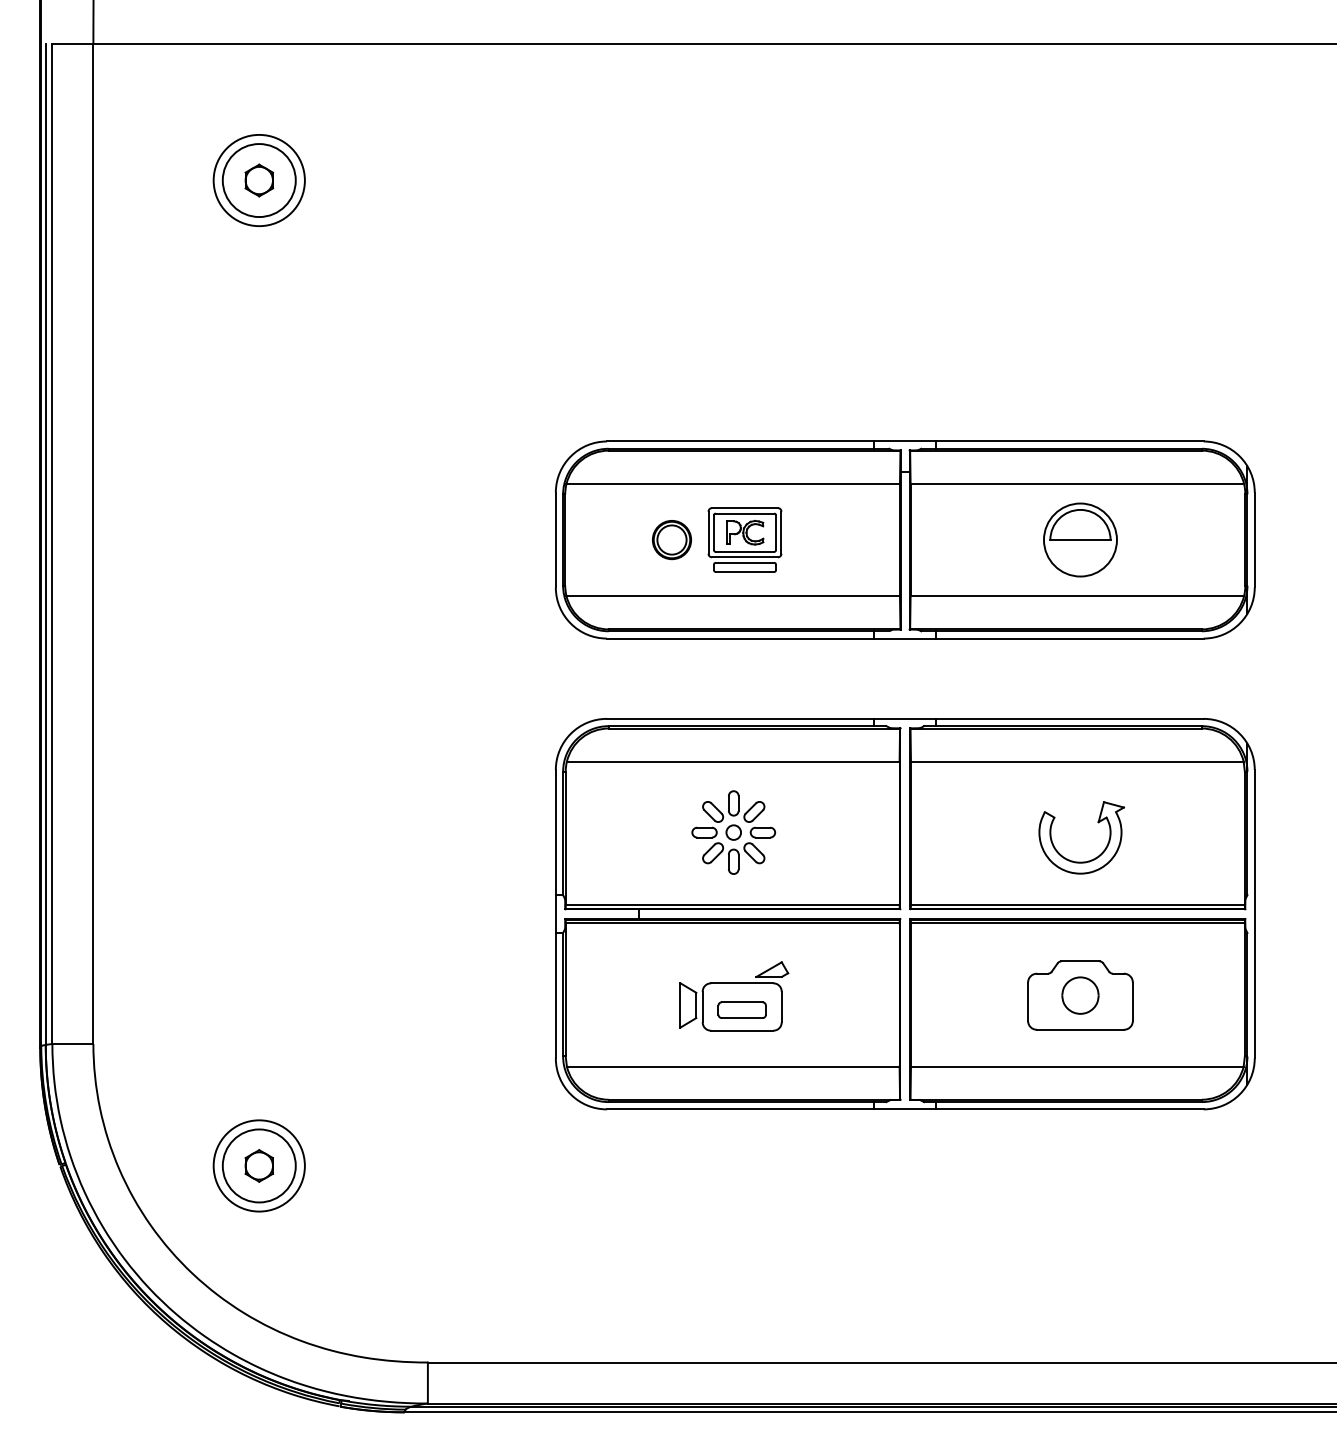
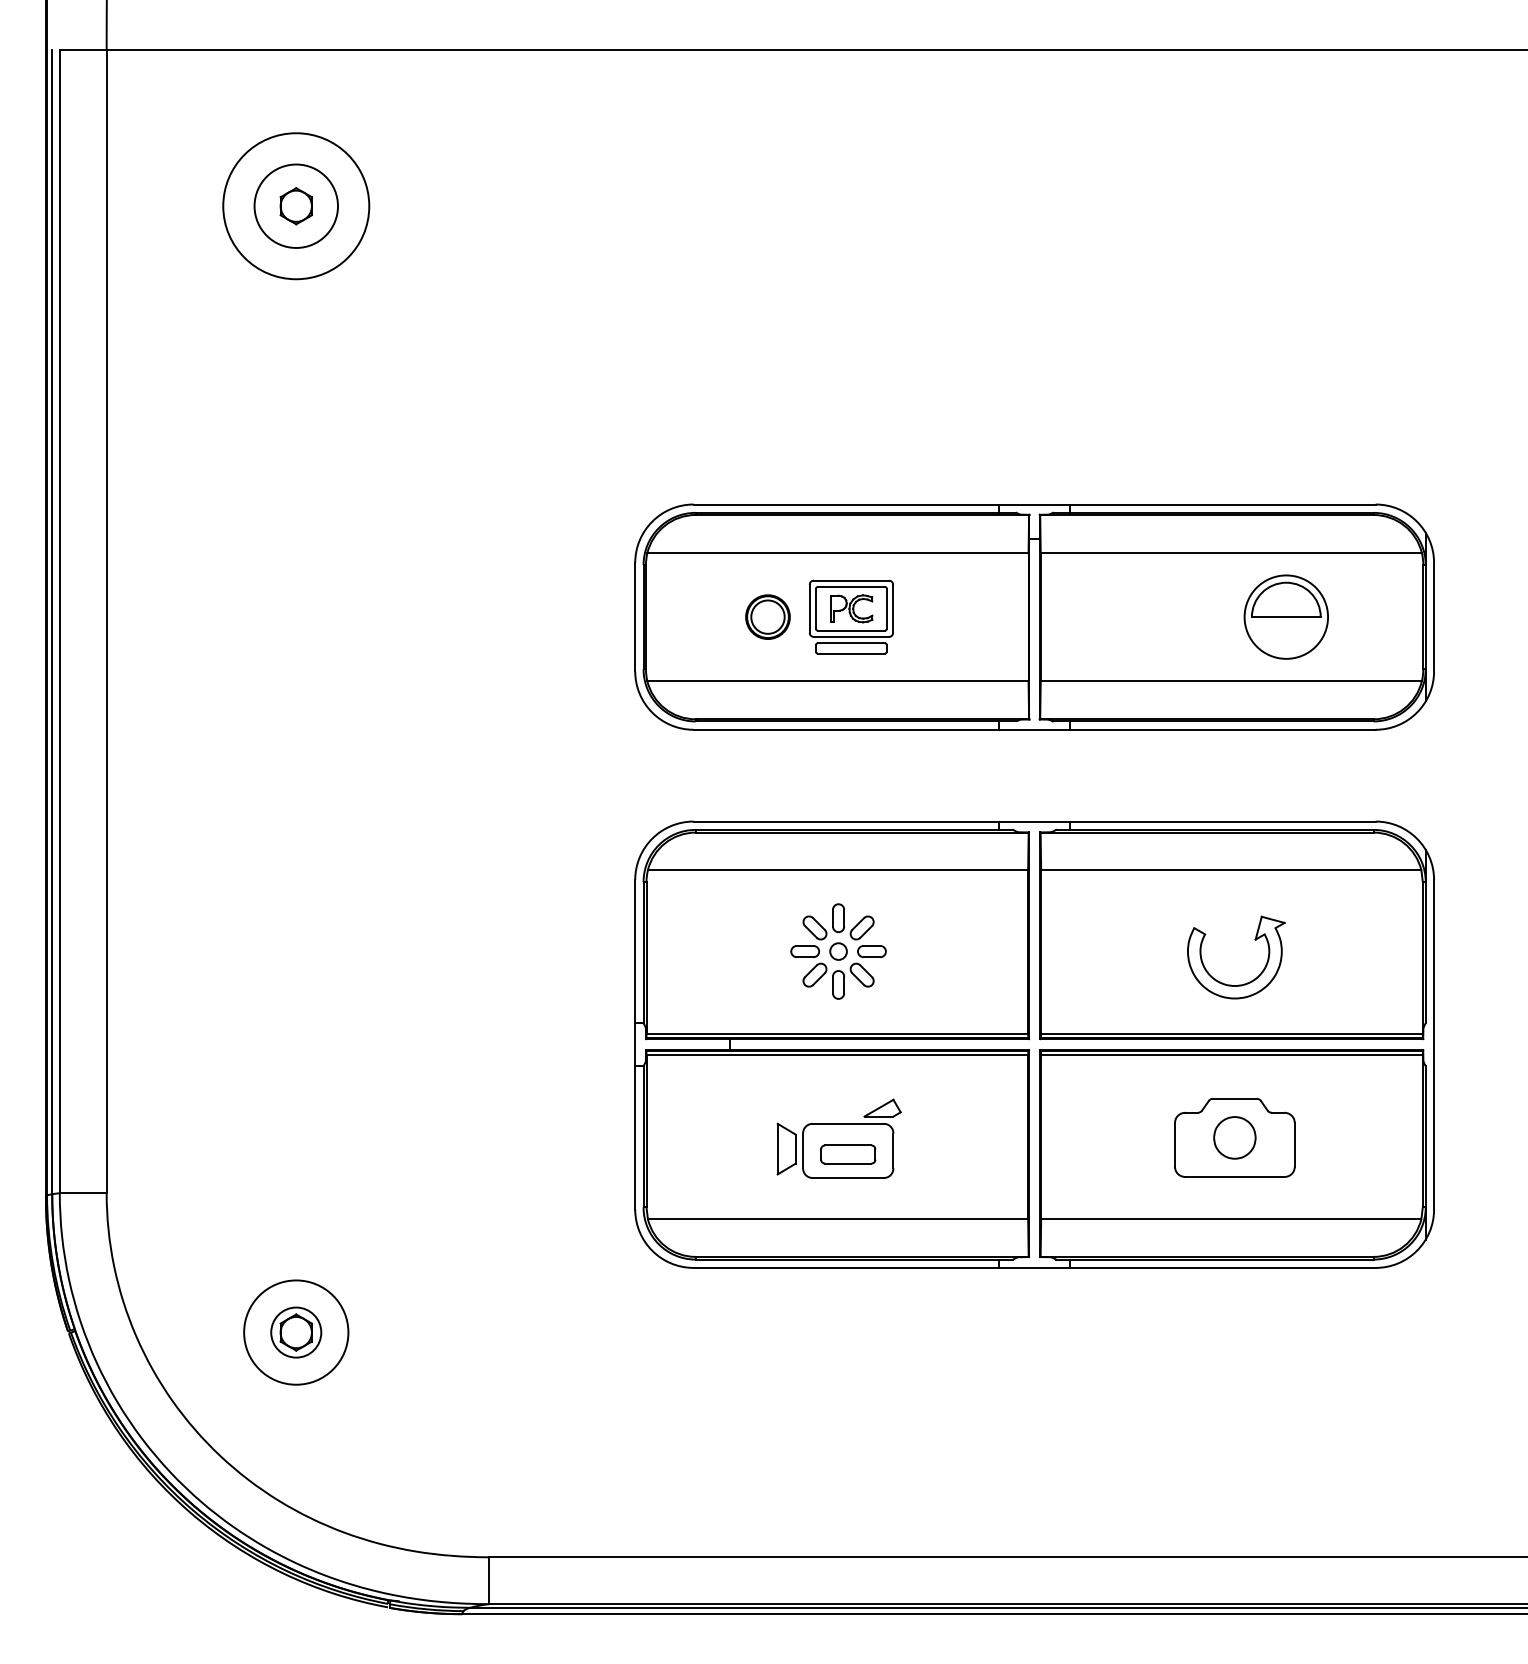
circle: (258, 180) -> (295, 206), size x1.4
part: (1080, 539) -> (1286, 616), moved
circle: (258, 1165) -> (295, 1332), size x0.6

